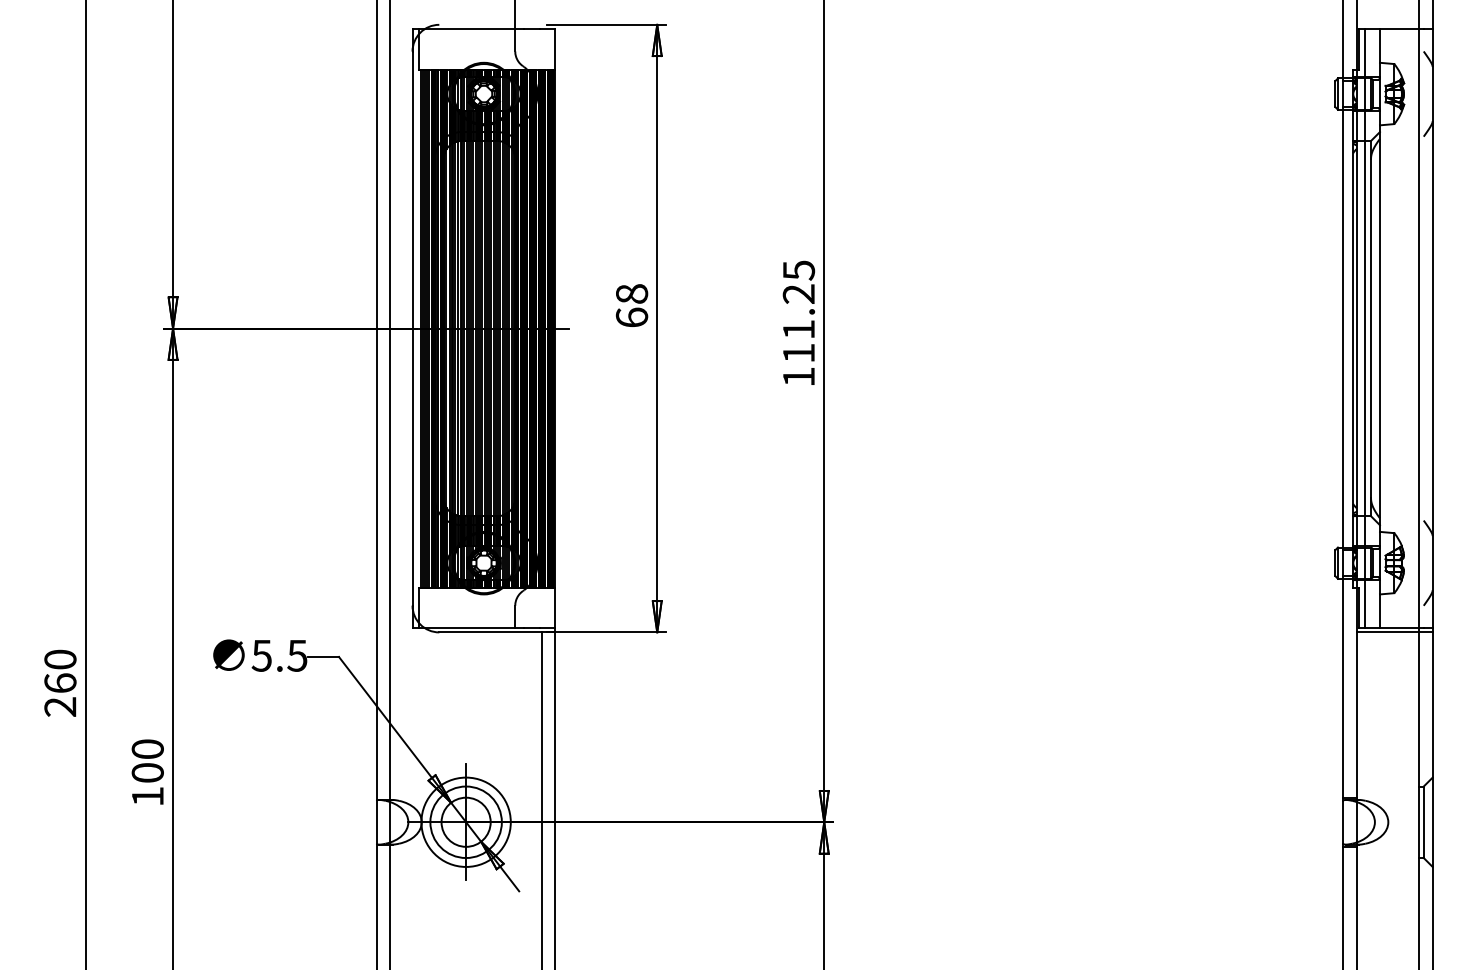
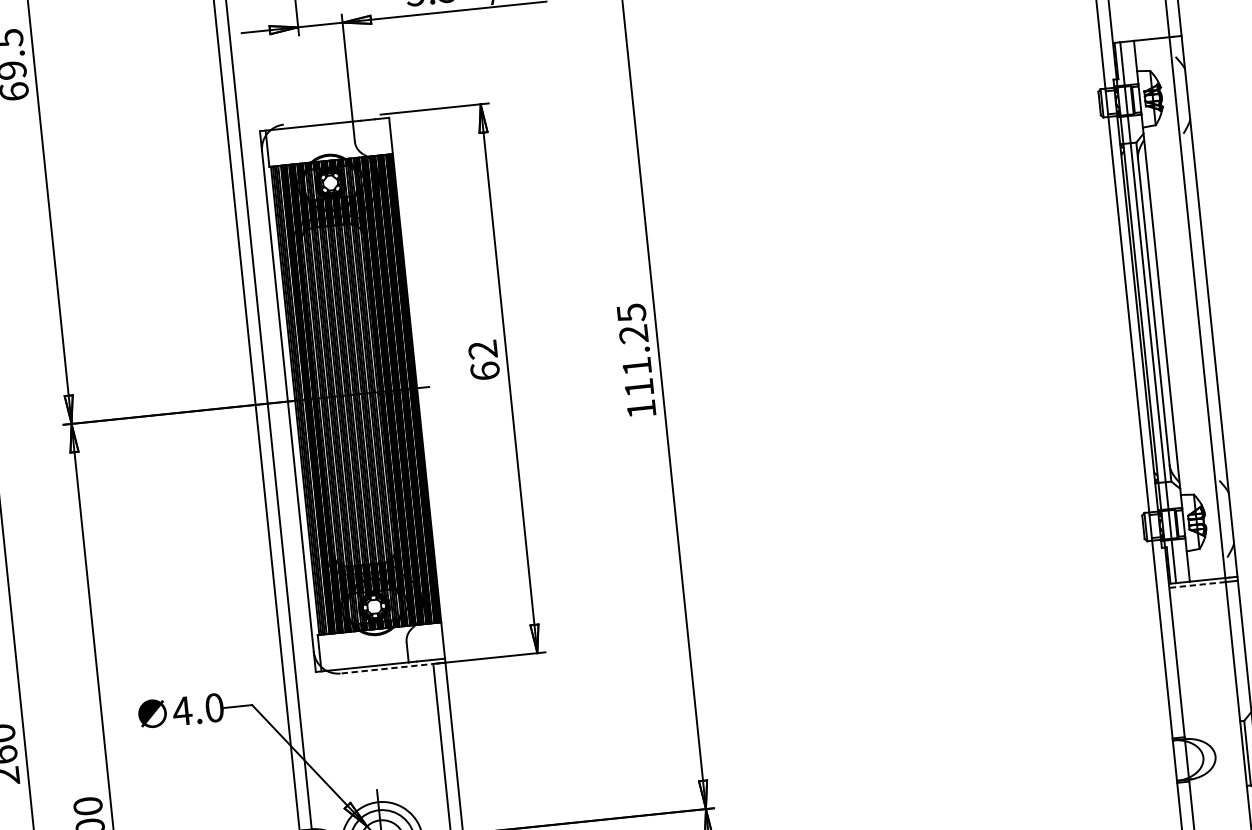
text: (631, 293) -> (482, 349), 68 -> 62
line: (492, 632) -> (388, 668), solid -> dashed
line: (1387, 632) -> (1197, 585), solid -> dashed
text: (279, 655) -> (198, 709), 5.5 -> 4.0

